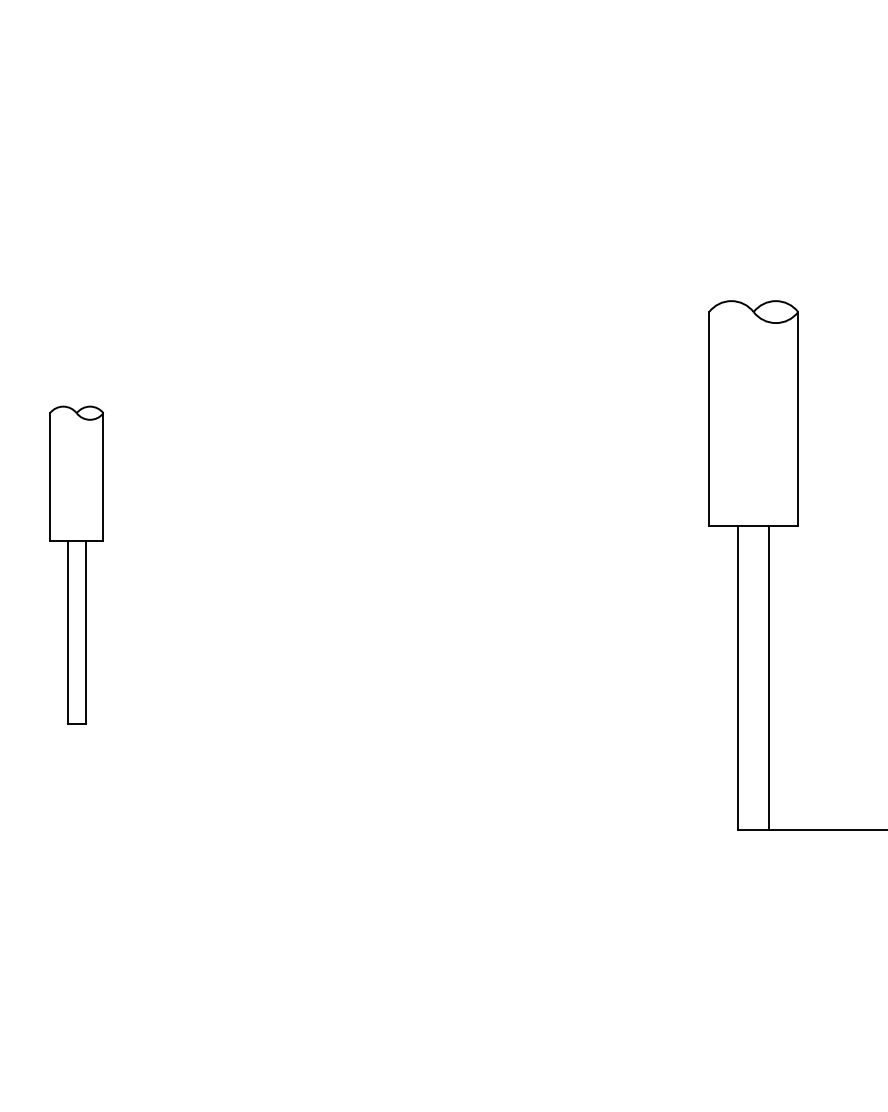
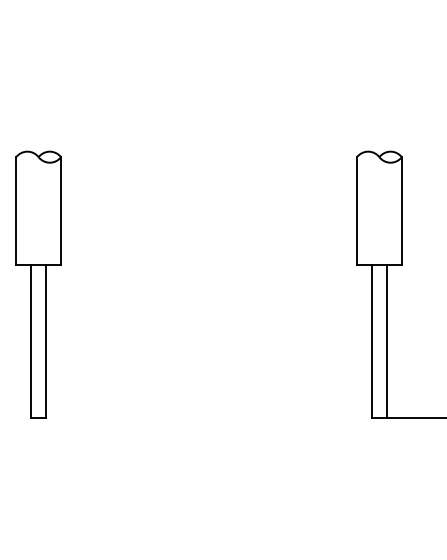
part: (76, 564) -> (38, 284), size x1.67

